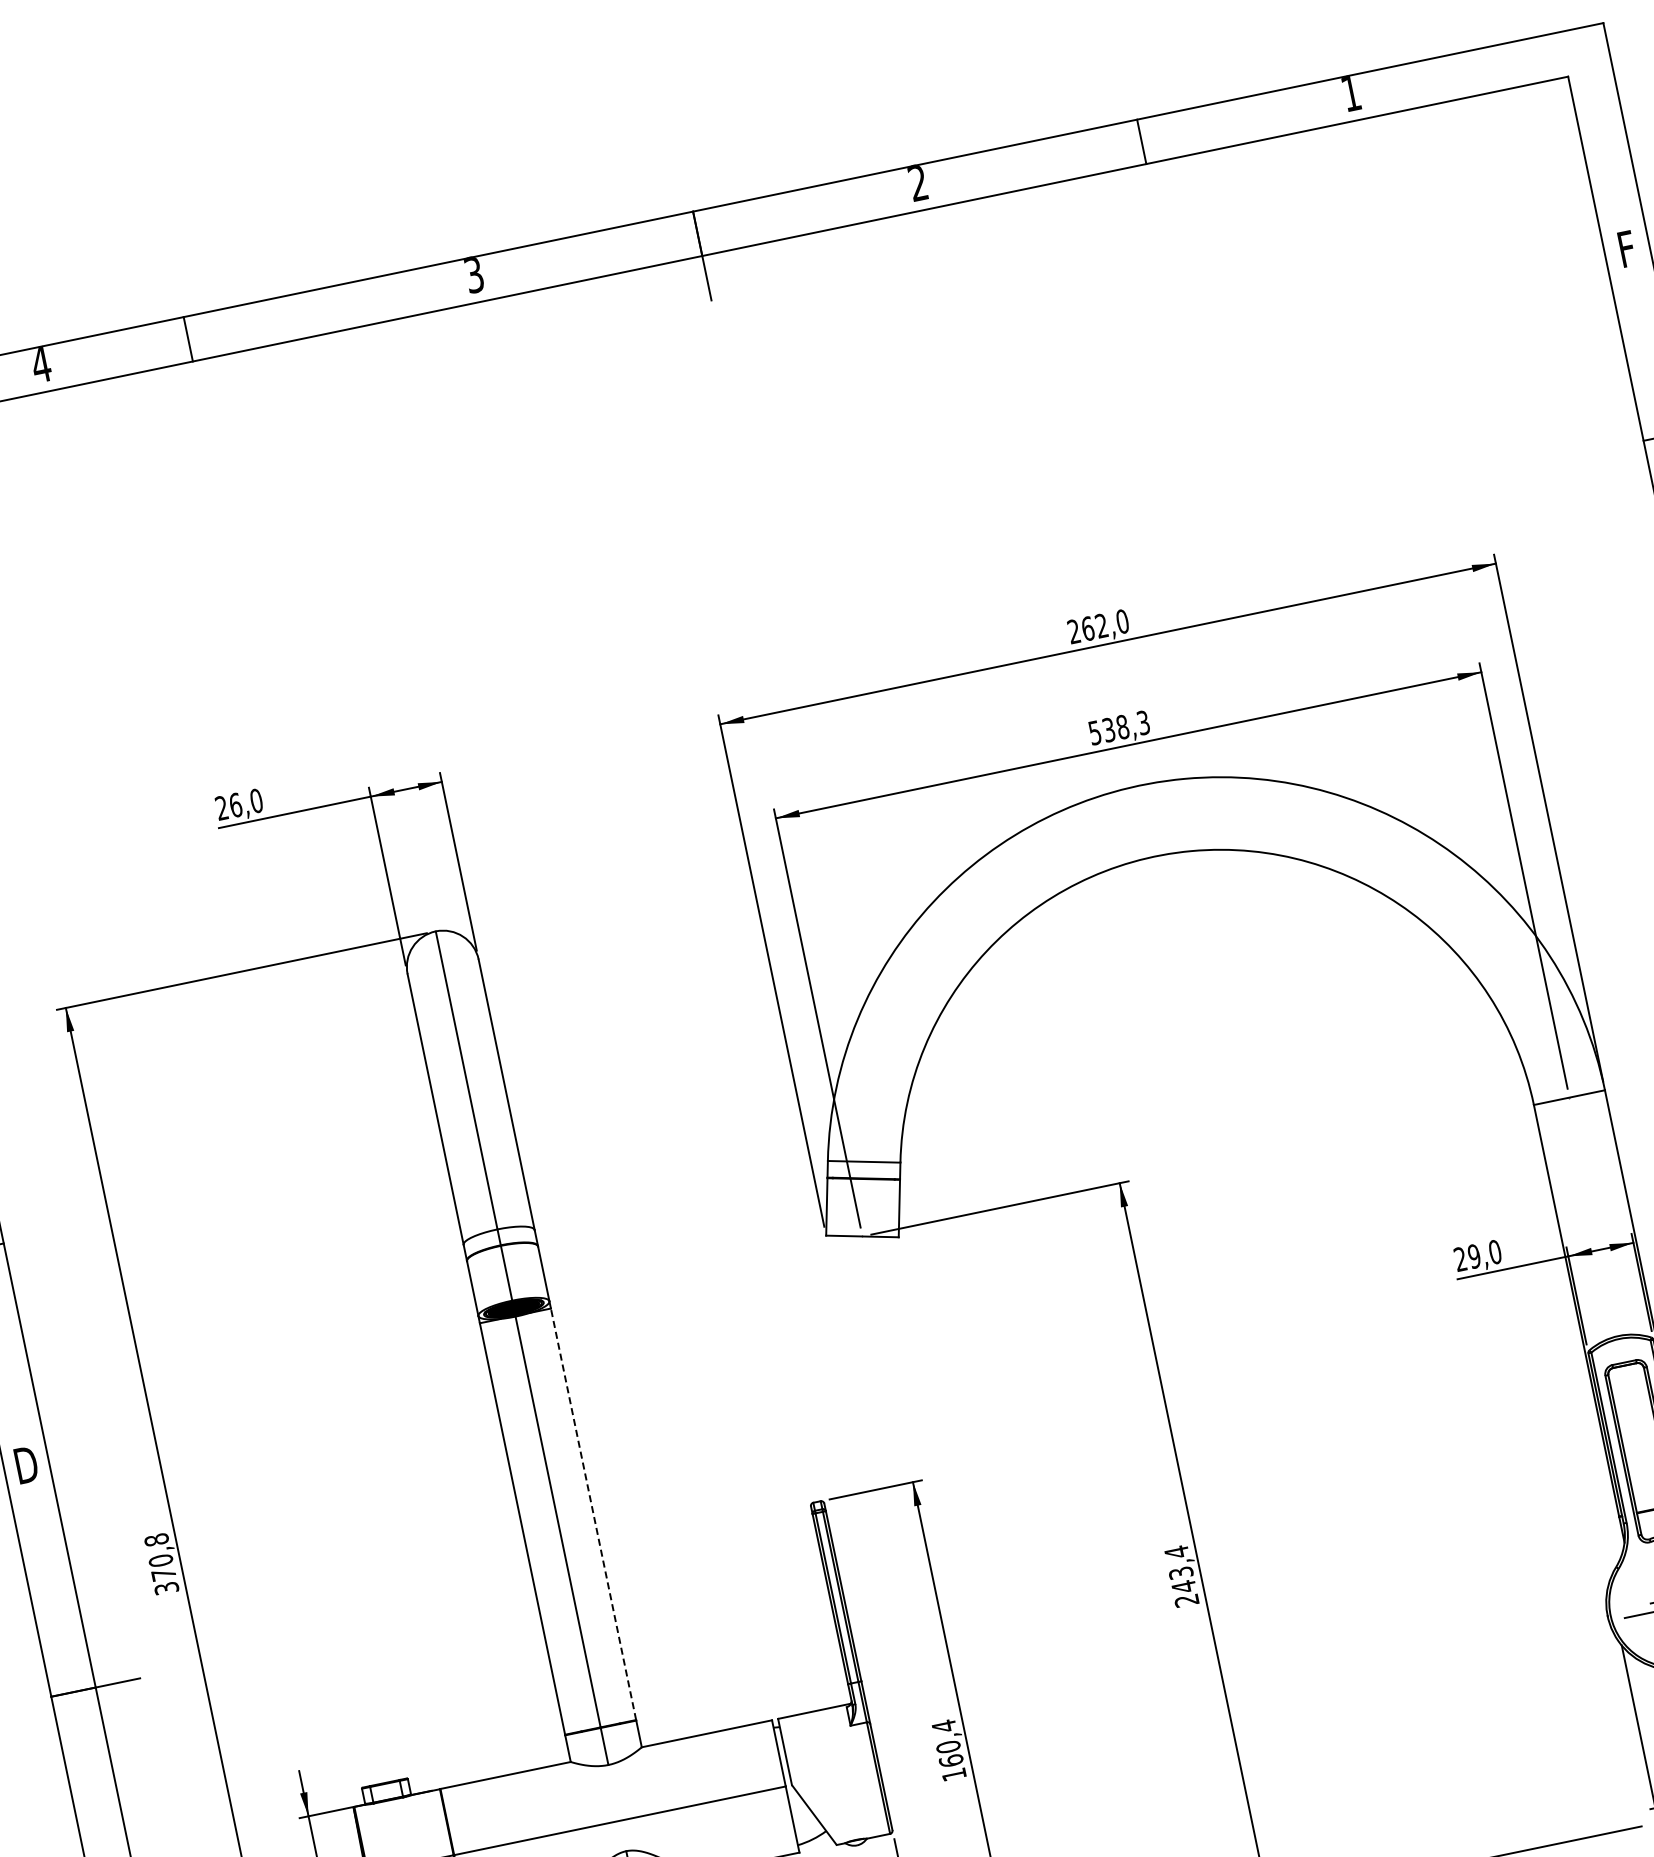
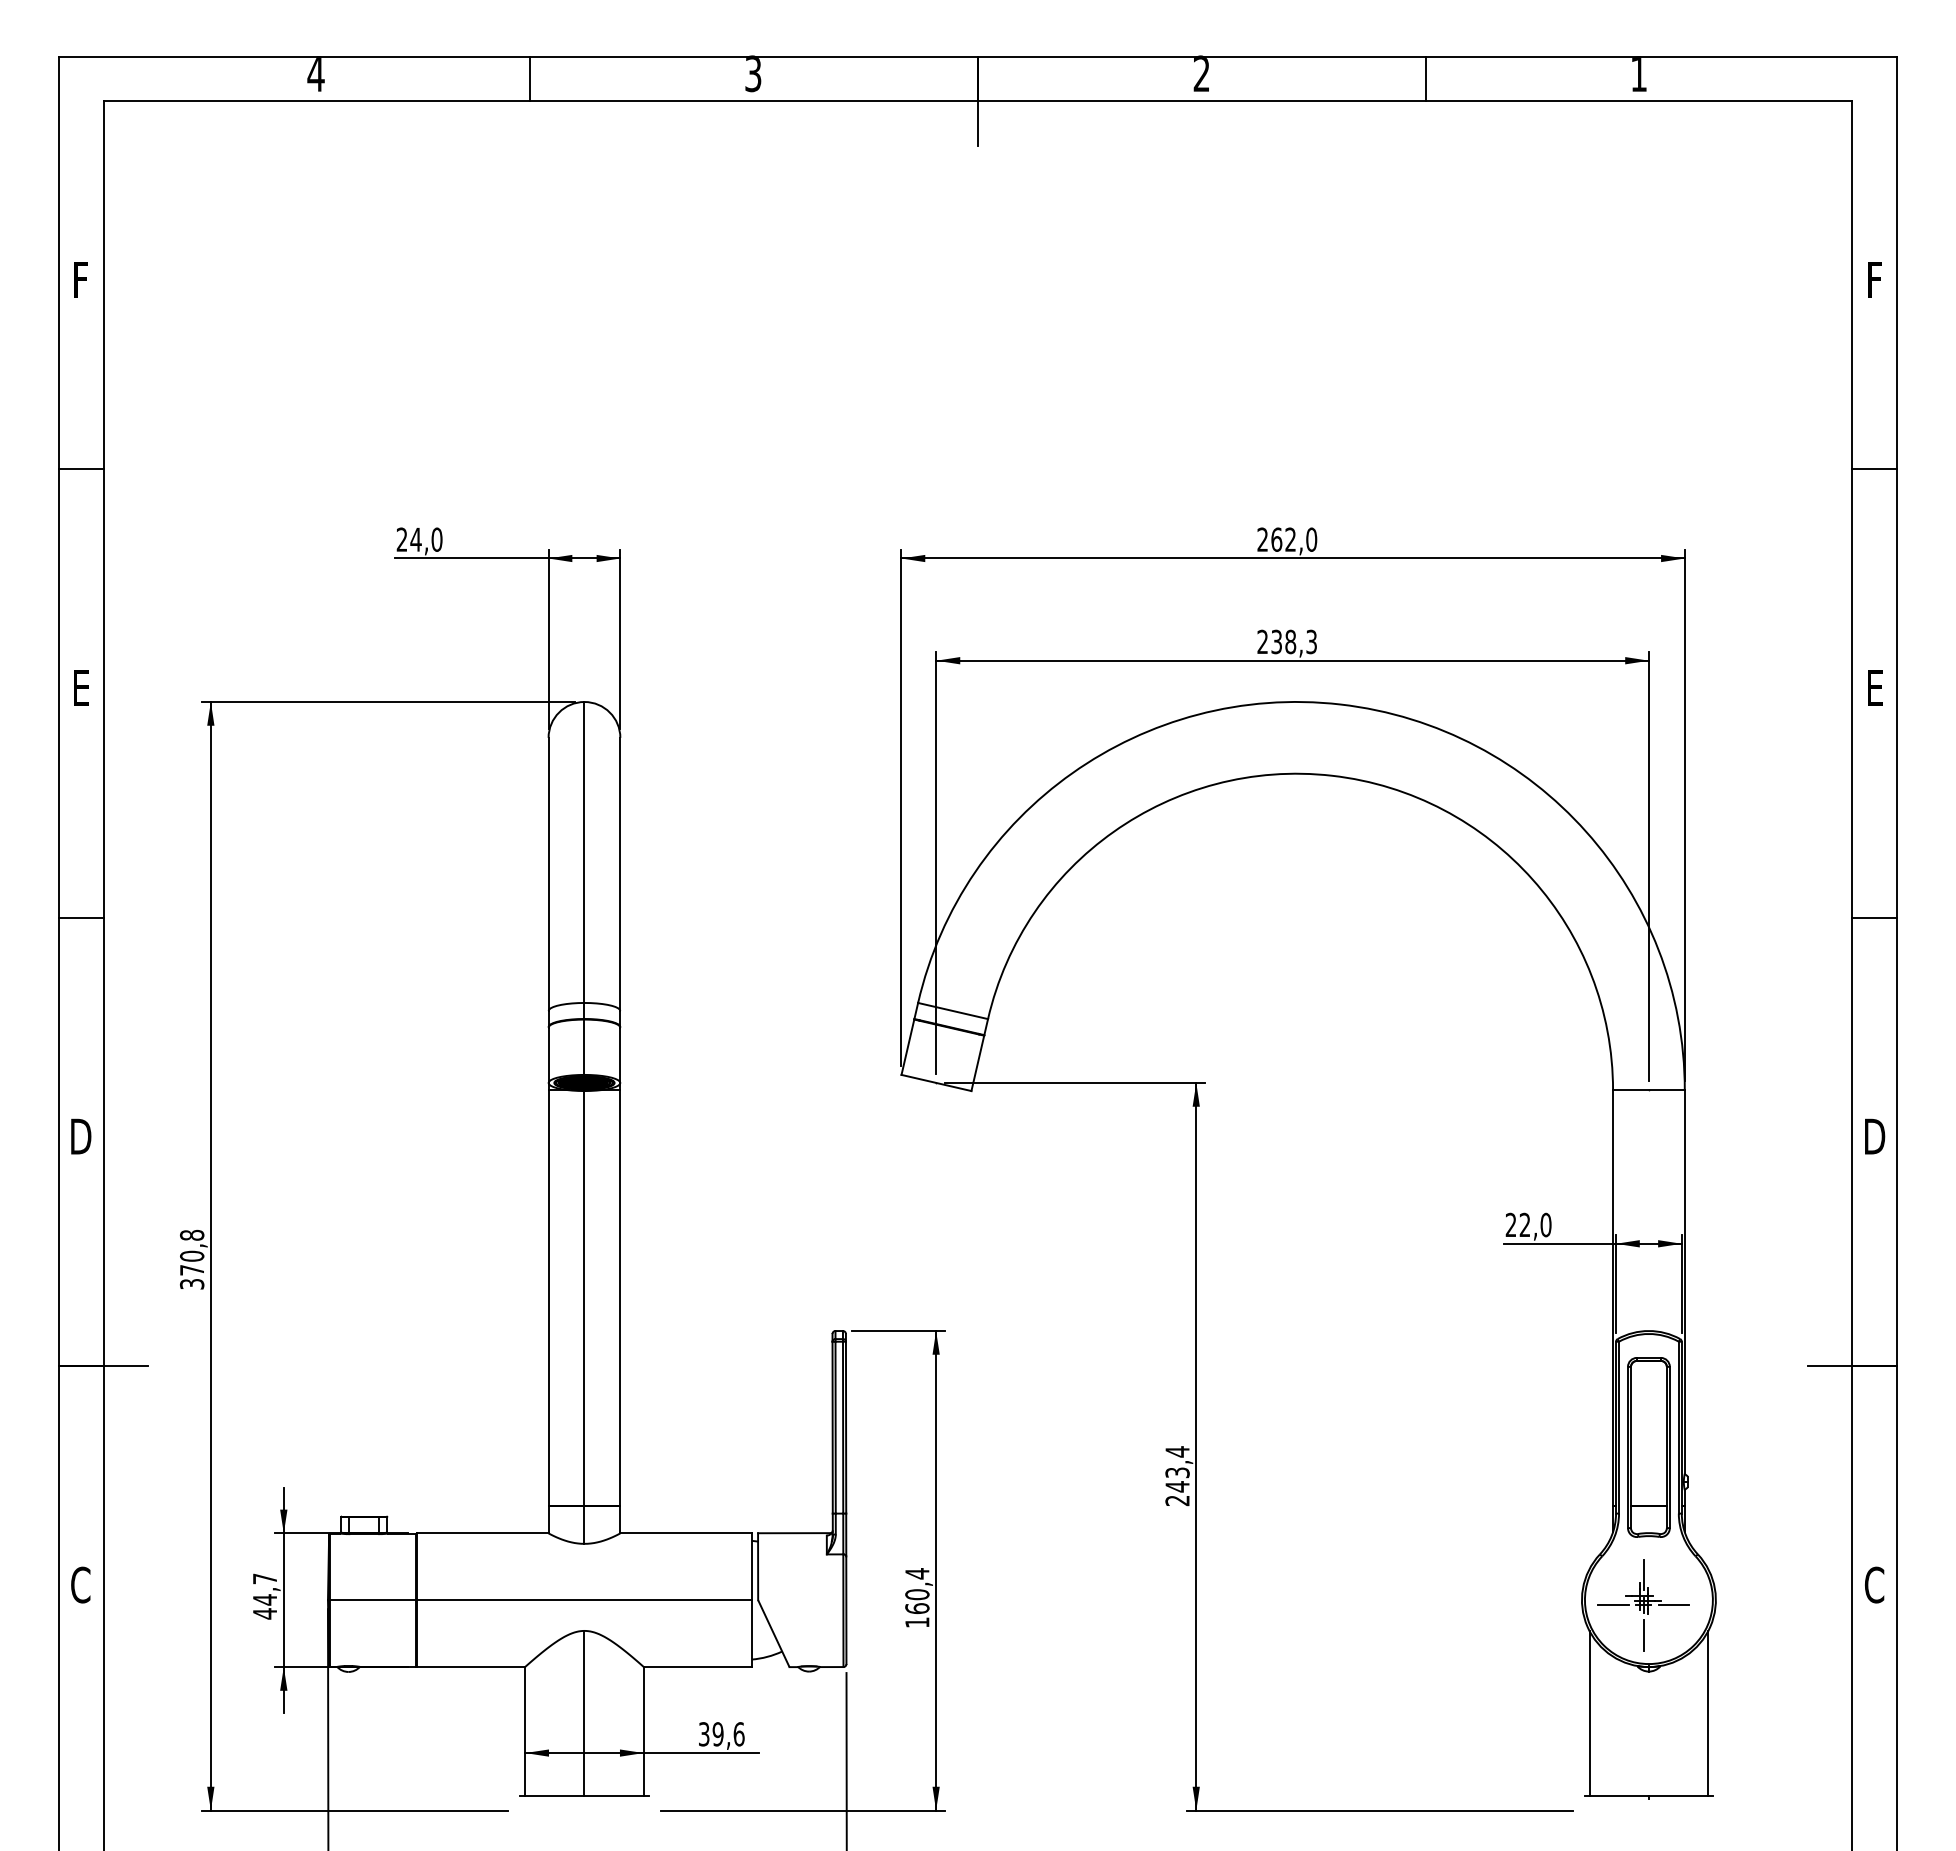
line: (188, 338) -> (529, 78), moved
text: (1094, 732) -> (1262, 641), 538,3 -> 238,3
text: (235, 805) -> (415, 539), 26,0 -> 24,0
text: (1473, 1257) -> (1524, 1225), 29,0 -> 22,0
line: (593, 1514) -> (620, 1298), dashed -> solid

